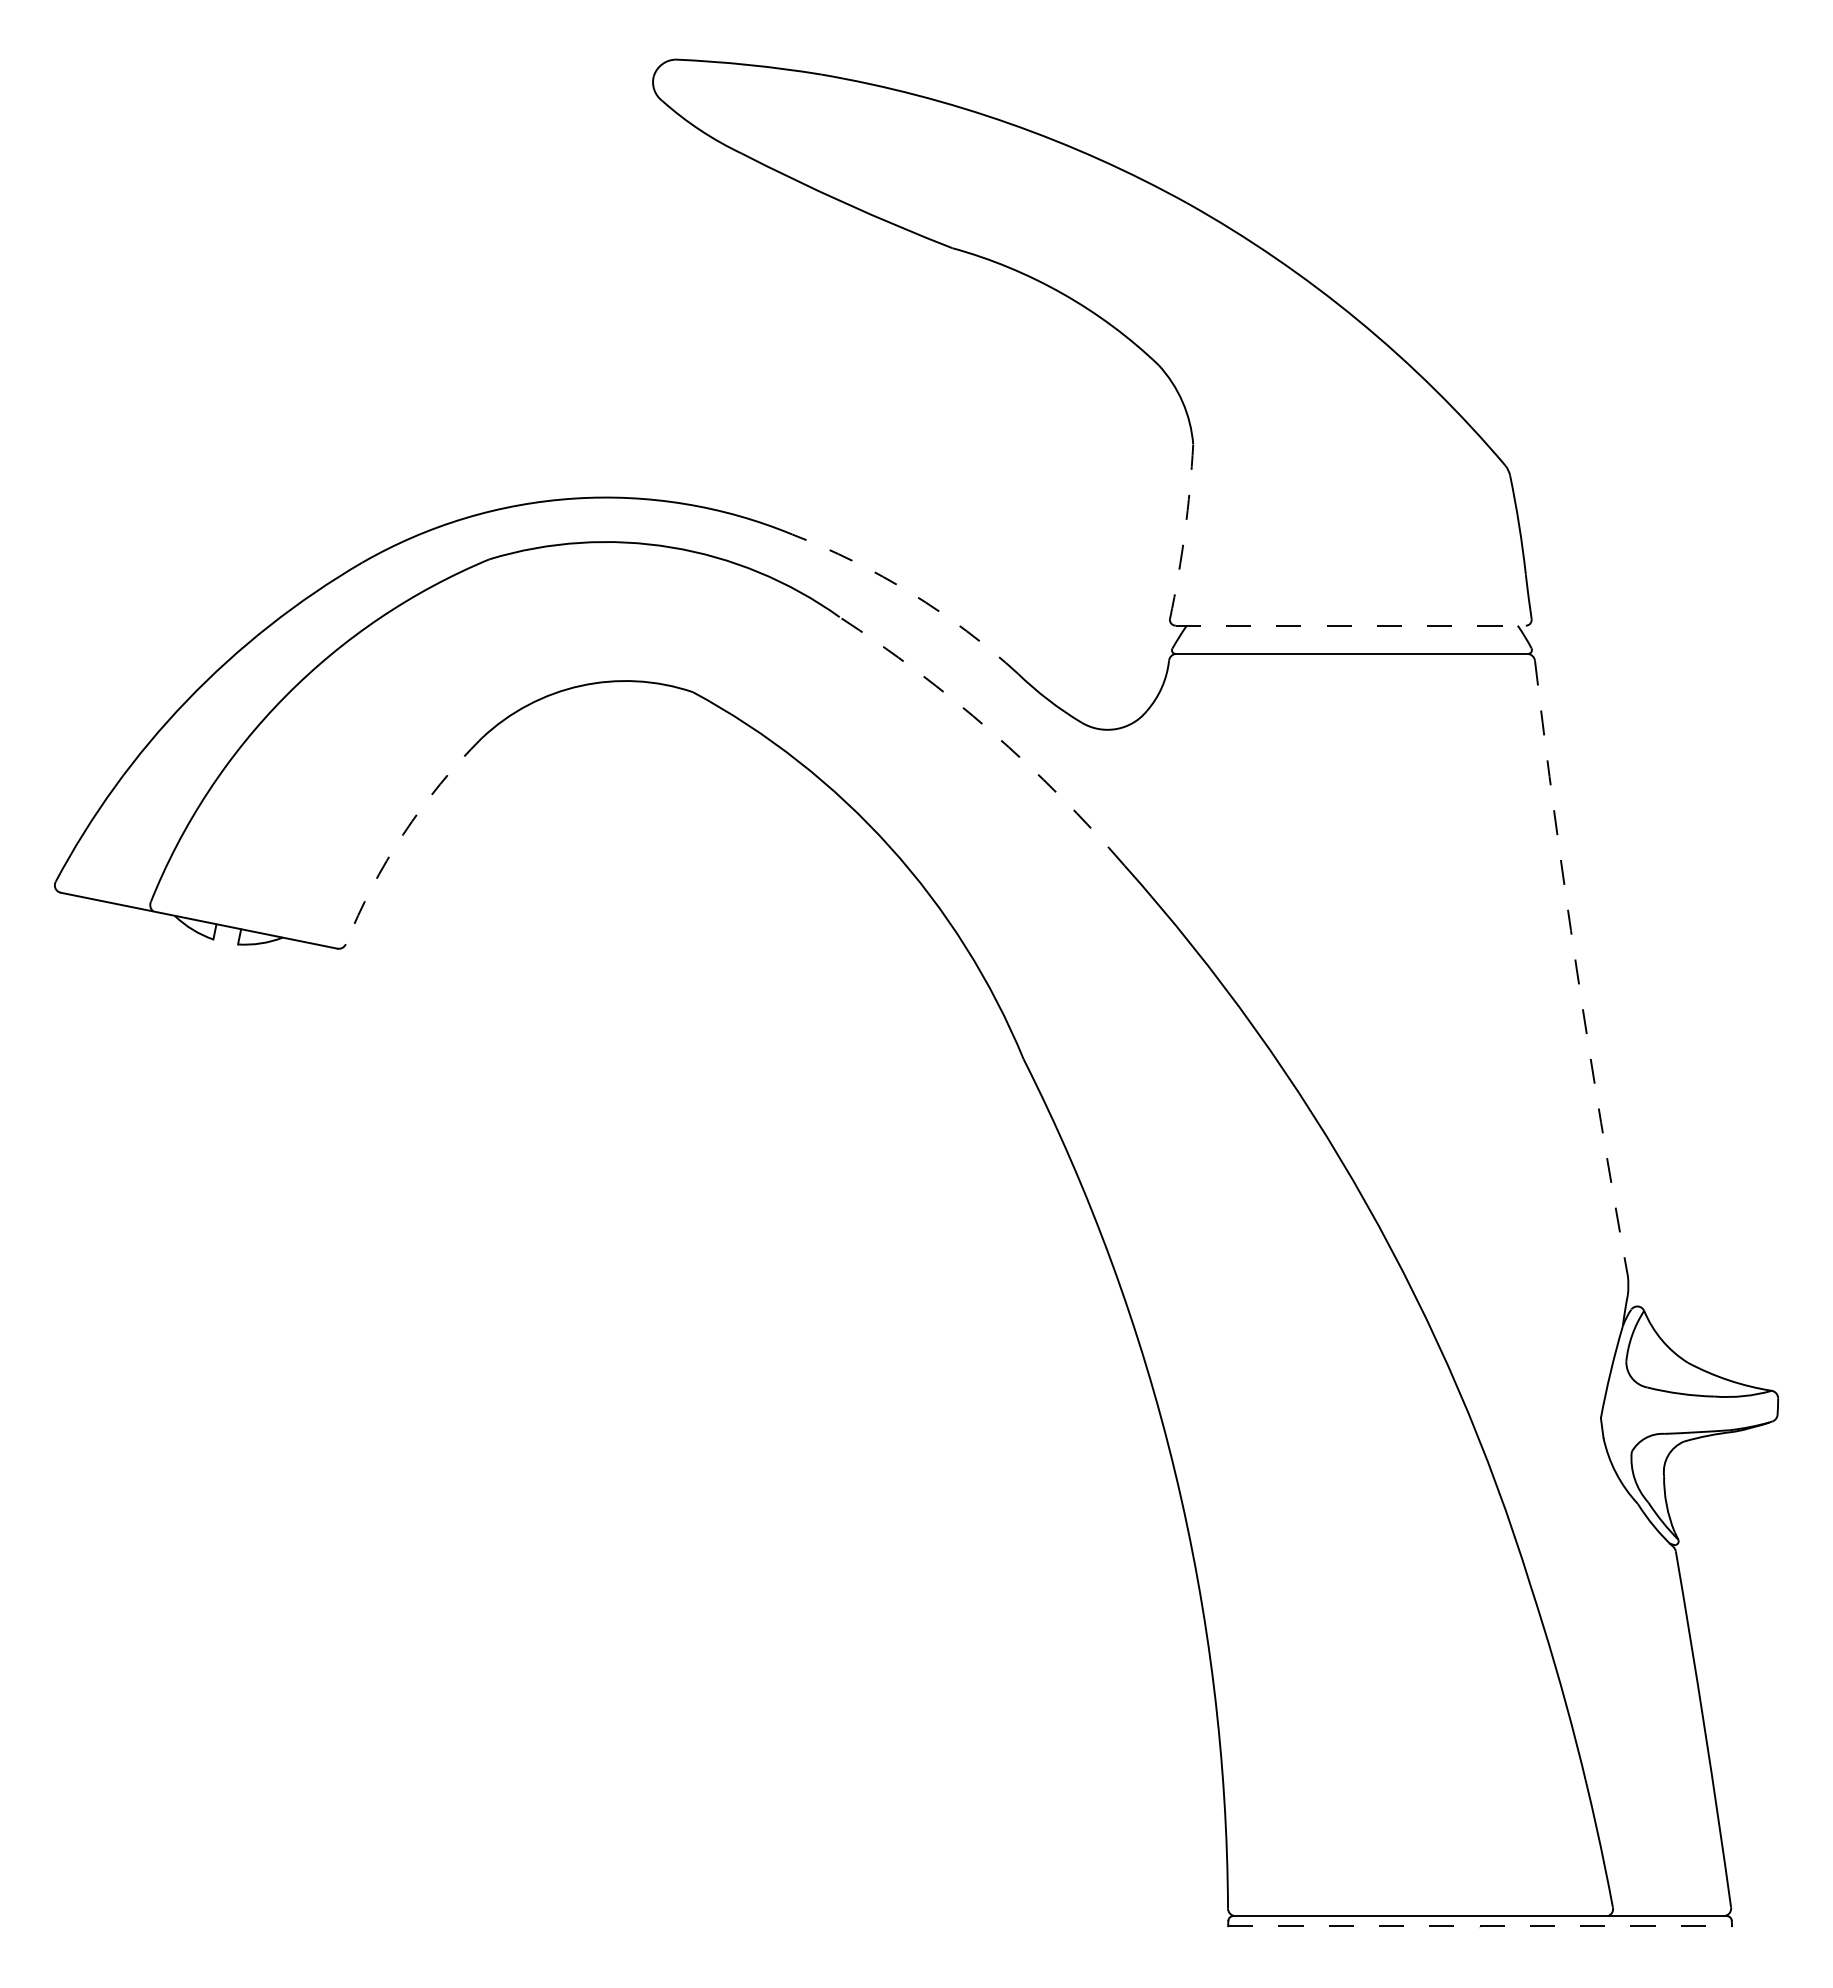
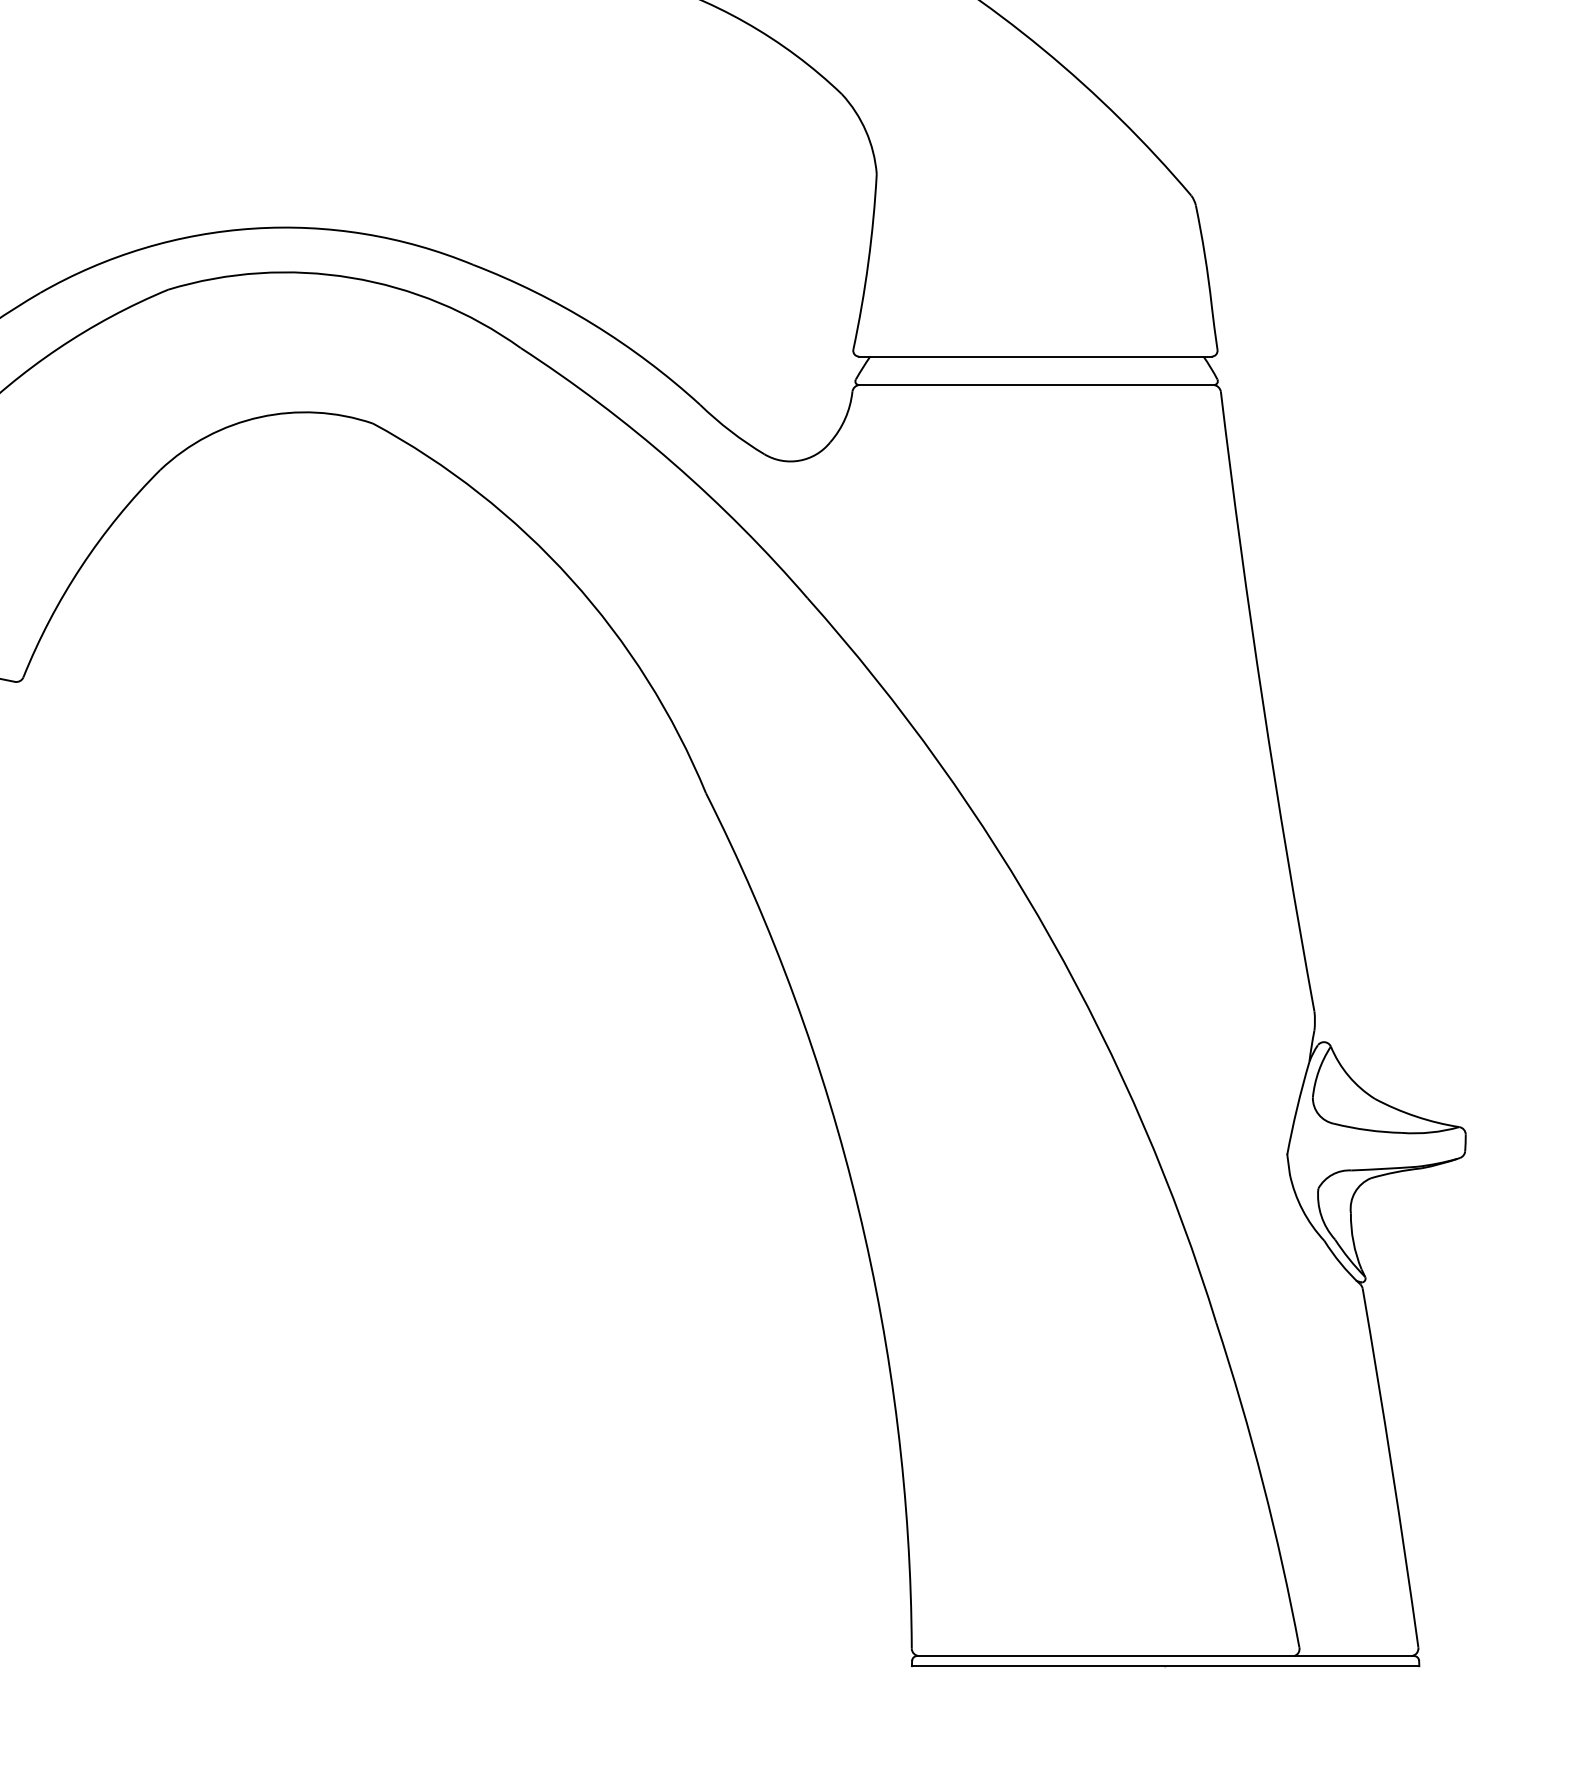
arc: (1184, 532) -> (867, 262), dashed -> solid
arc: (911, 593) -> (593, 324), dashed -> solid
line: (1351, 625) -> (1036, 356), dashed -> solid
arc: (990, 731) -> (672, 463), dashed -> solid
arc: (403, 834) -> (81, 566), dashed -> solid
arc: (1576, 968) -> (1262, 701), dashed -> solid
line: (1480, 1926) -> (1166, 1666), dashed -> solid

